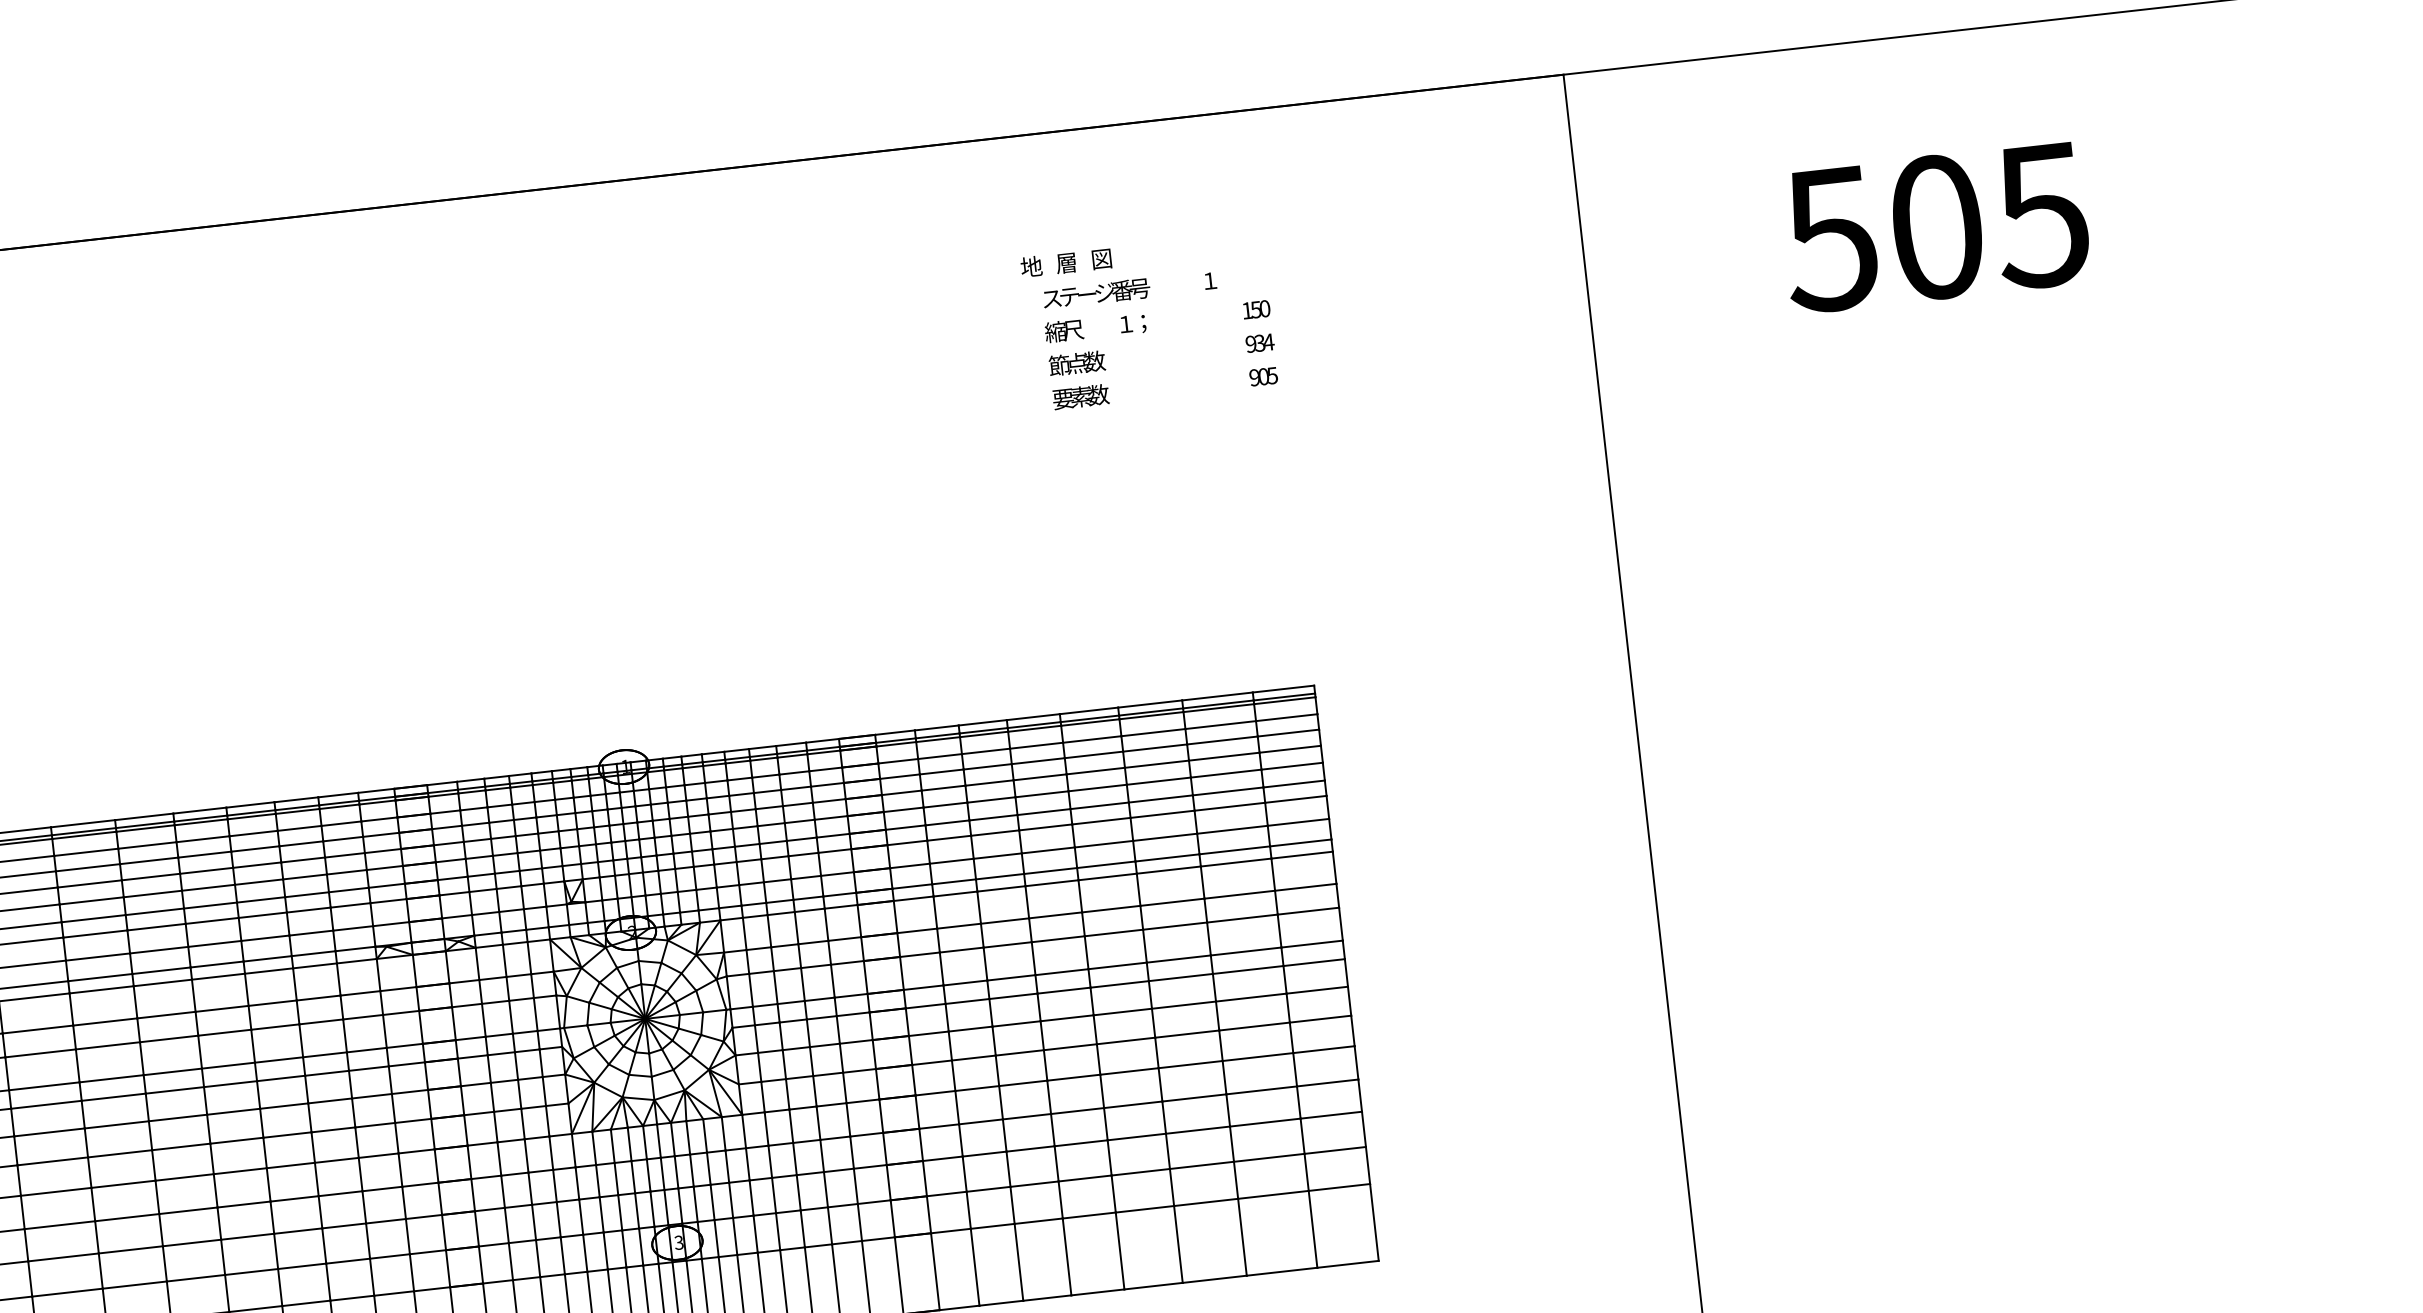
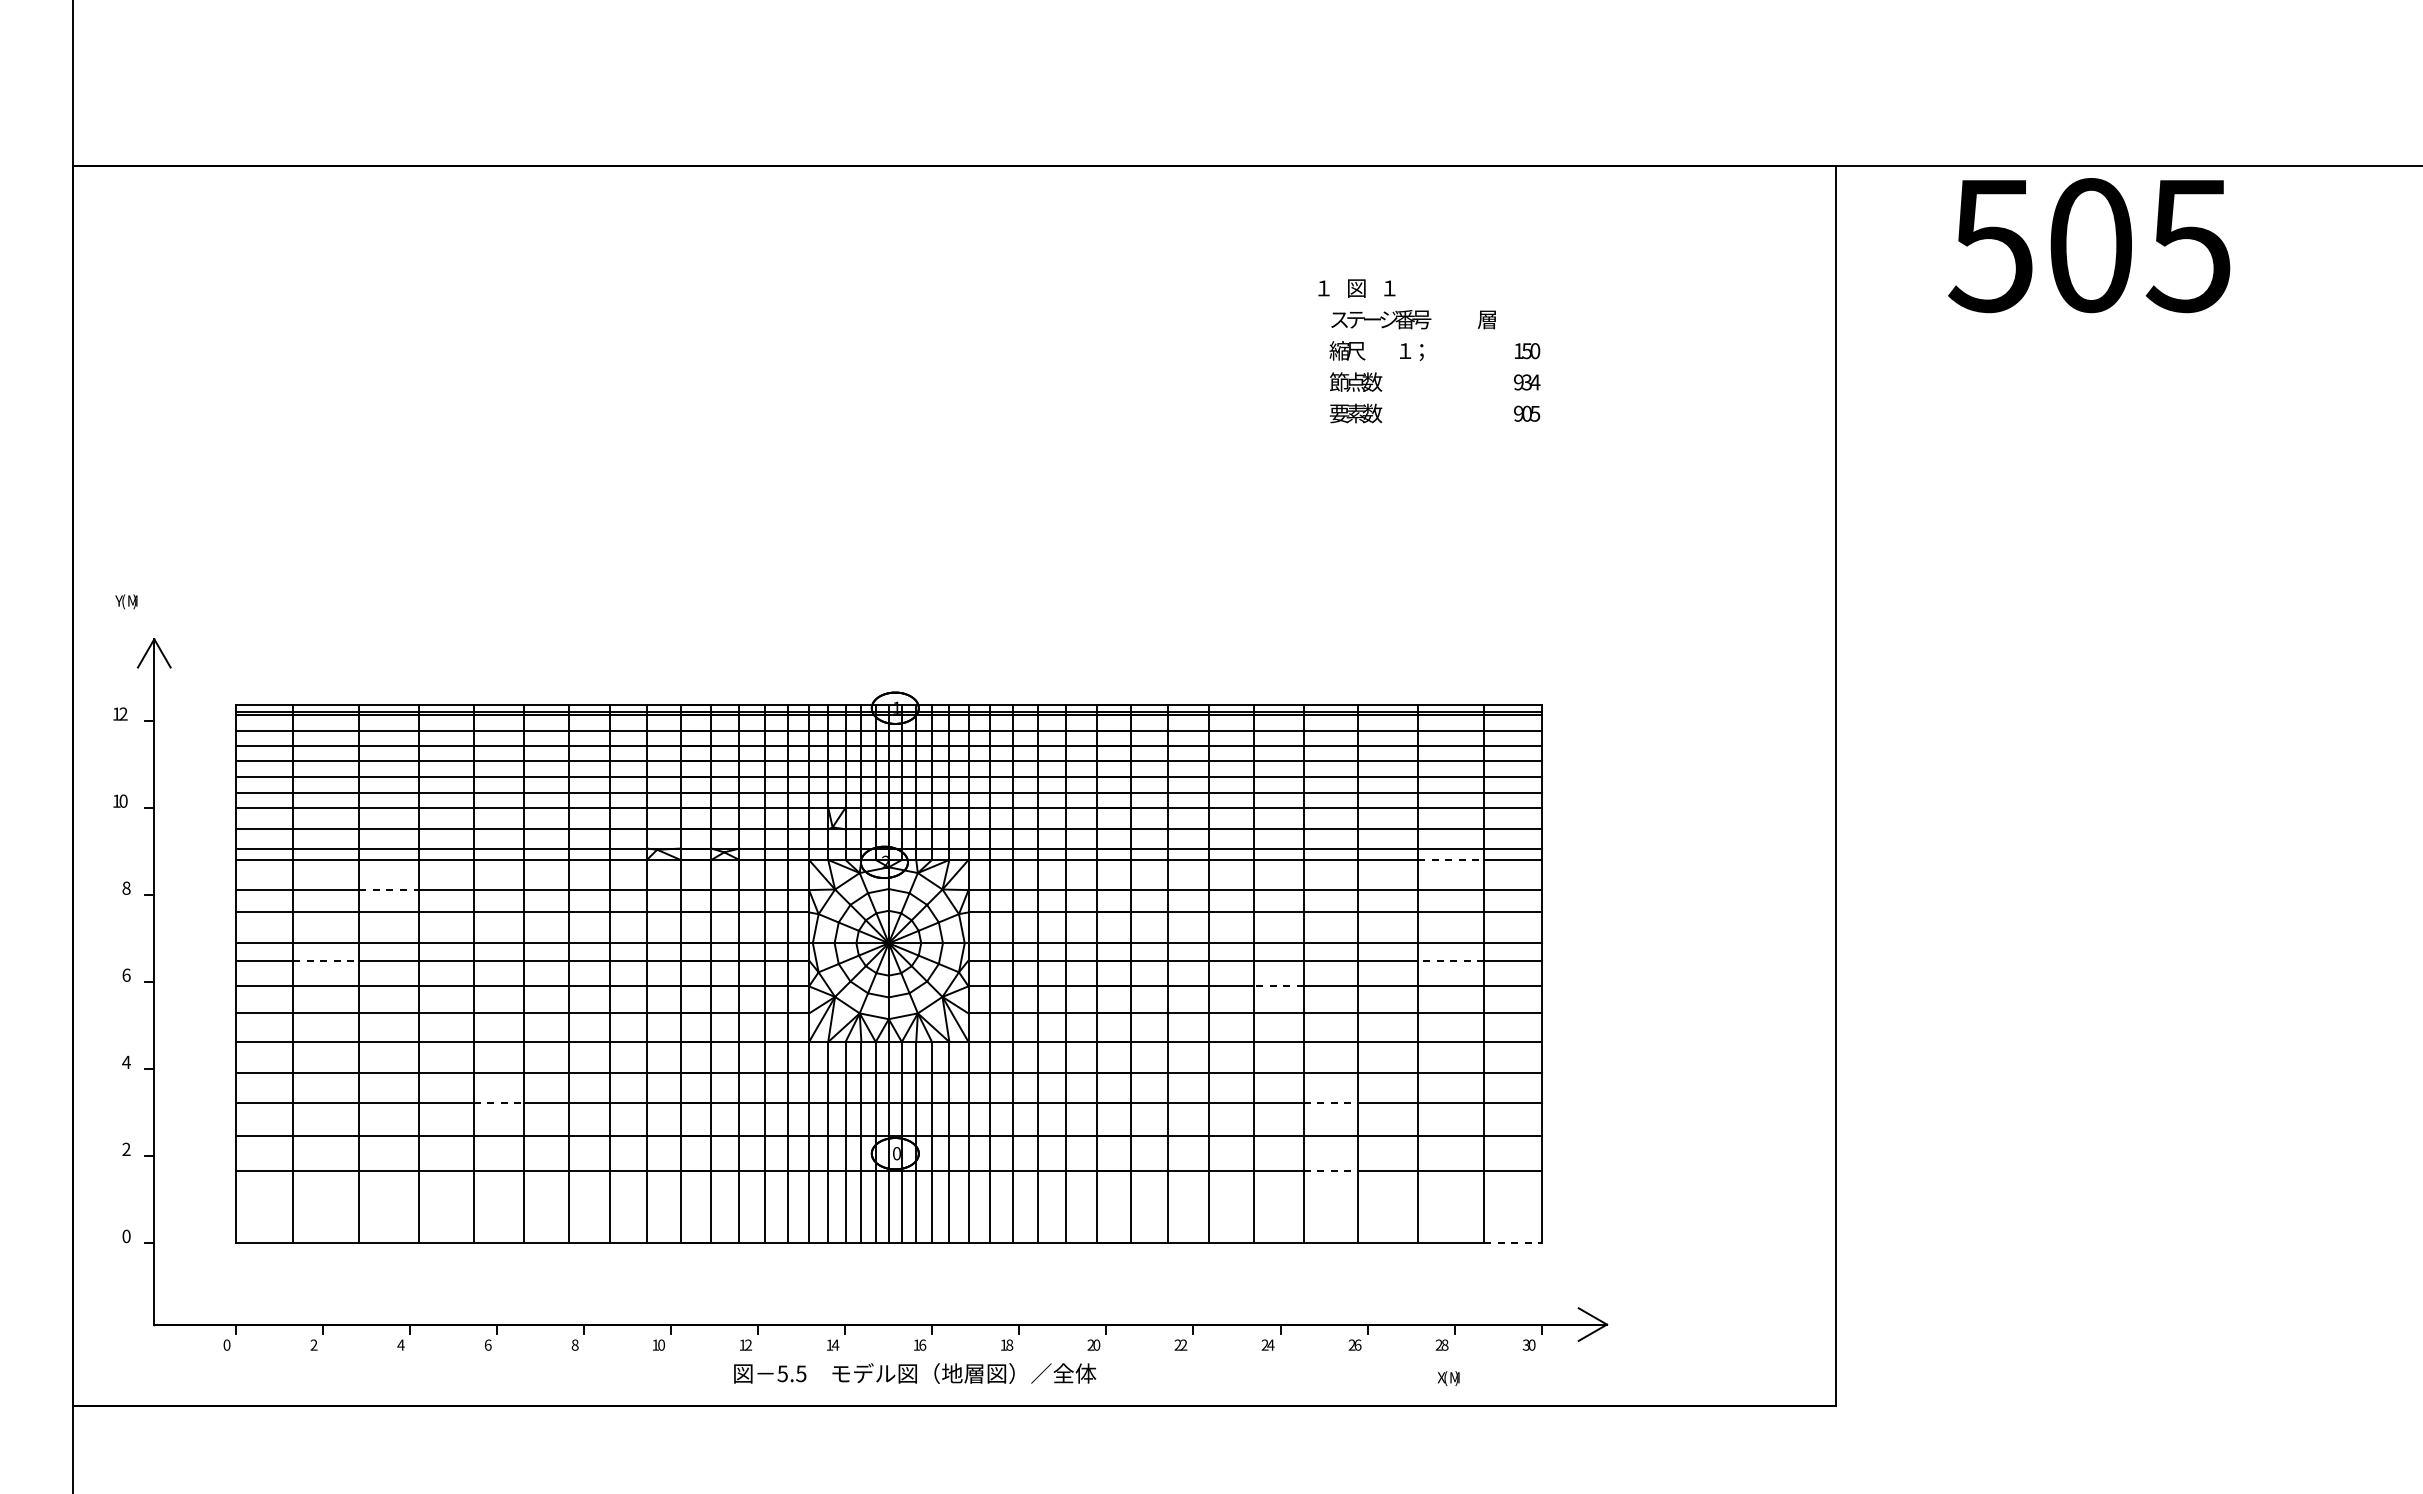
text: (1935, 227) -> (2089, 245), moved
text: (1101, 259) -> (1389, 288), 図 -> １
text: (1066, 263) -> (1356, 288), 層 -> 図
text: (1031, 266) -> (1323, 287), 地 -> １
text: (1209, 280) -> (1486, 319), １ -> 層
line: (1236, 863) -> (1451, 860), solid -> dashed
line: (1247, 970) -> (1450, 960), solid -> dashed
line: (1066, 1018) -> (1278, 986), solid -> dashed
line: (105, 1022) -> (389, 890), solid -> dashed
line: (46, 1104) -> (326, 960), solid -> dashed
line: (1137, 1137) -> (1331, 1103), solid -> dashed
line: (1145, 1209) -> (1331, 1171), solid -> dashed
line: (247, 1236) -> (498, 1103), solid -> dashed
text: (678, 1242) -> (896, 1153), 3 -> 0
line: (1347, 1263) -> (1512, 1242), solid -> dashed

